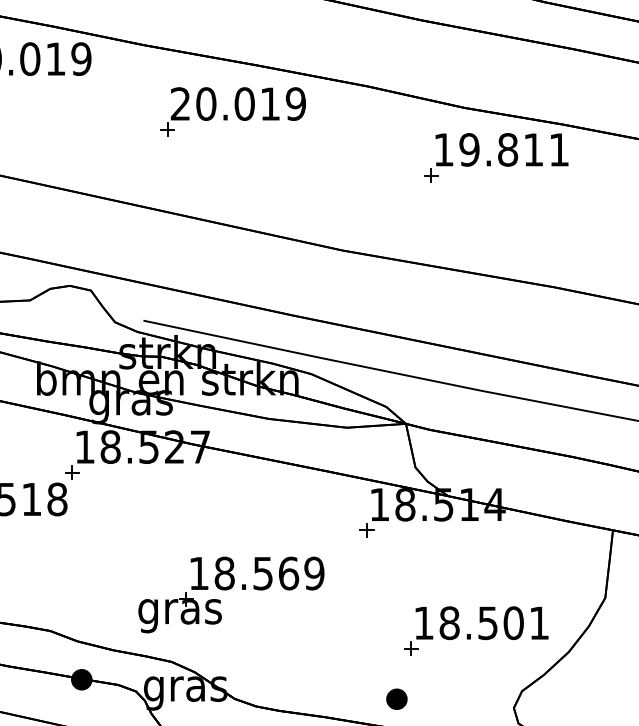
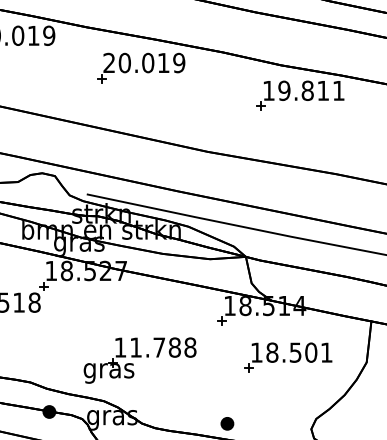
text: (270, 573) -> (163, 347), 18.569 -> 11.788
part: (476, 631) -> (288, 357), moved
part: (397, 698) -> (227, 423), moved

